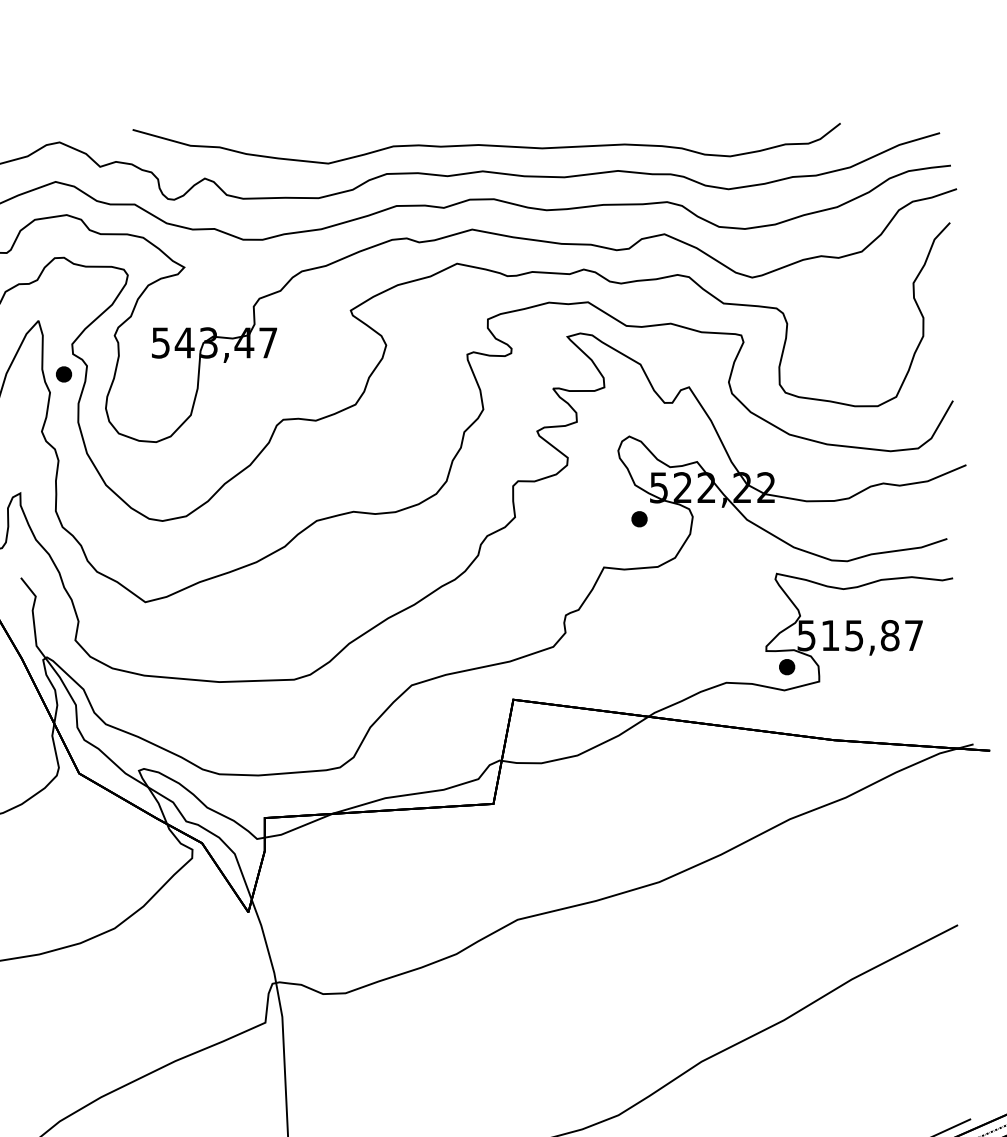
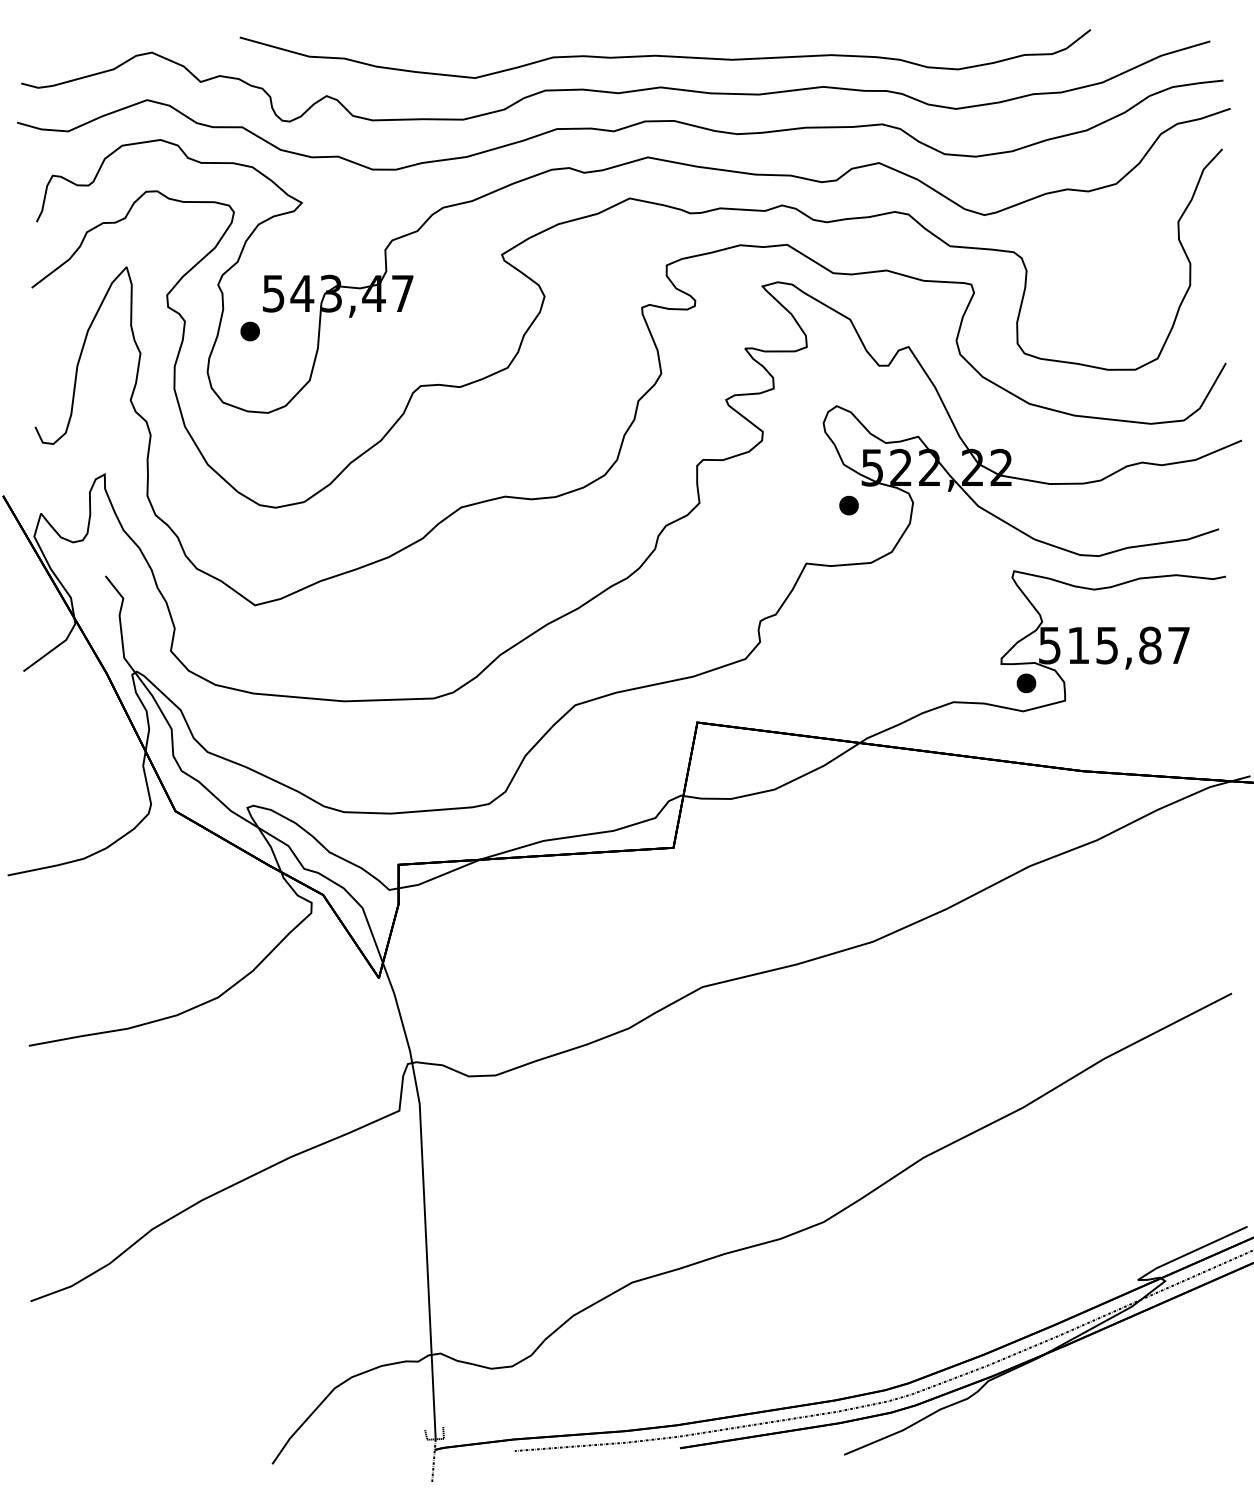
part: (63, 374) -> (249, 331), moved

